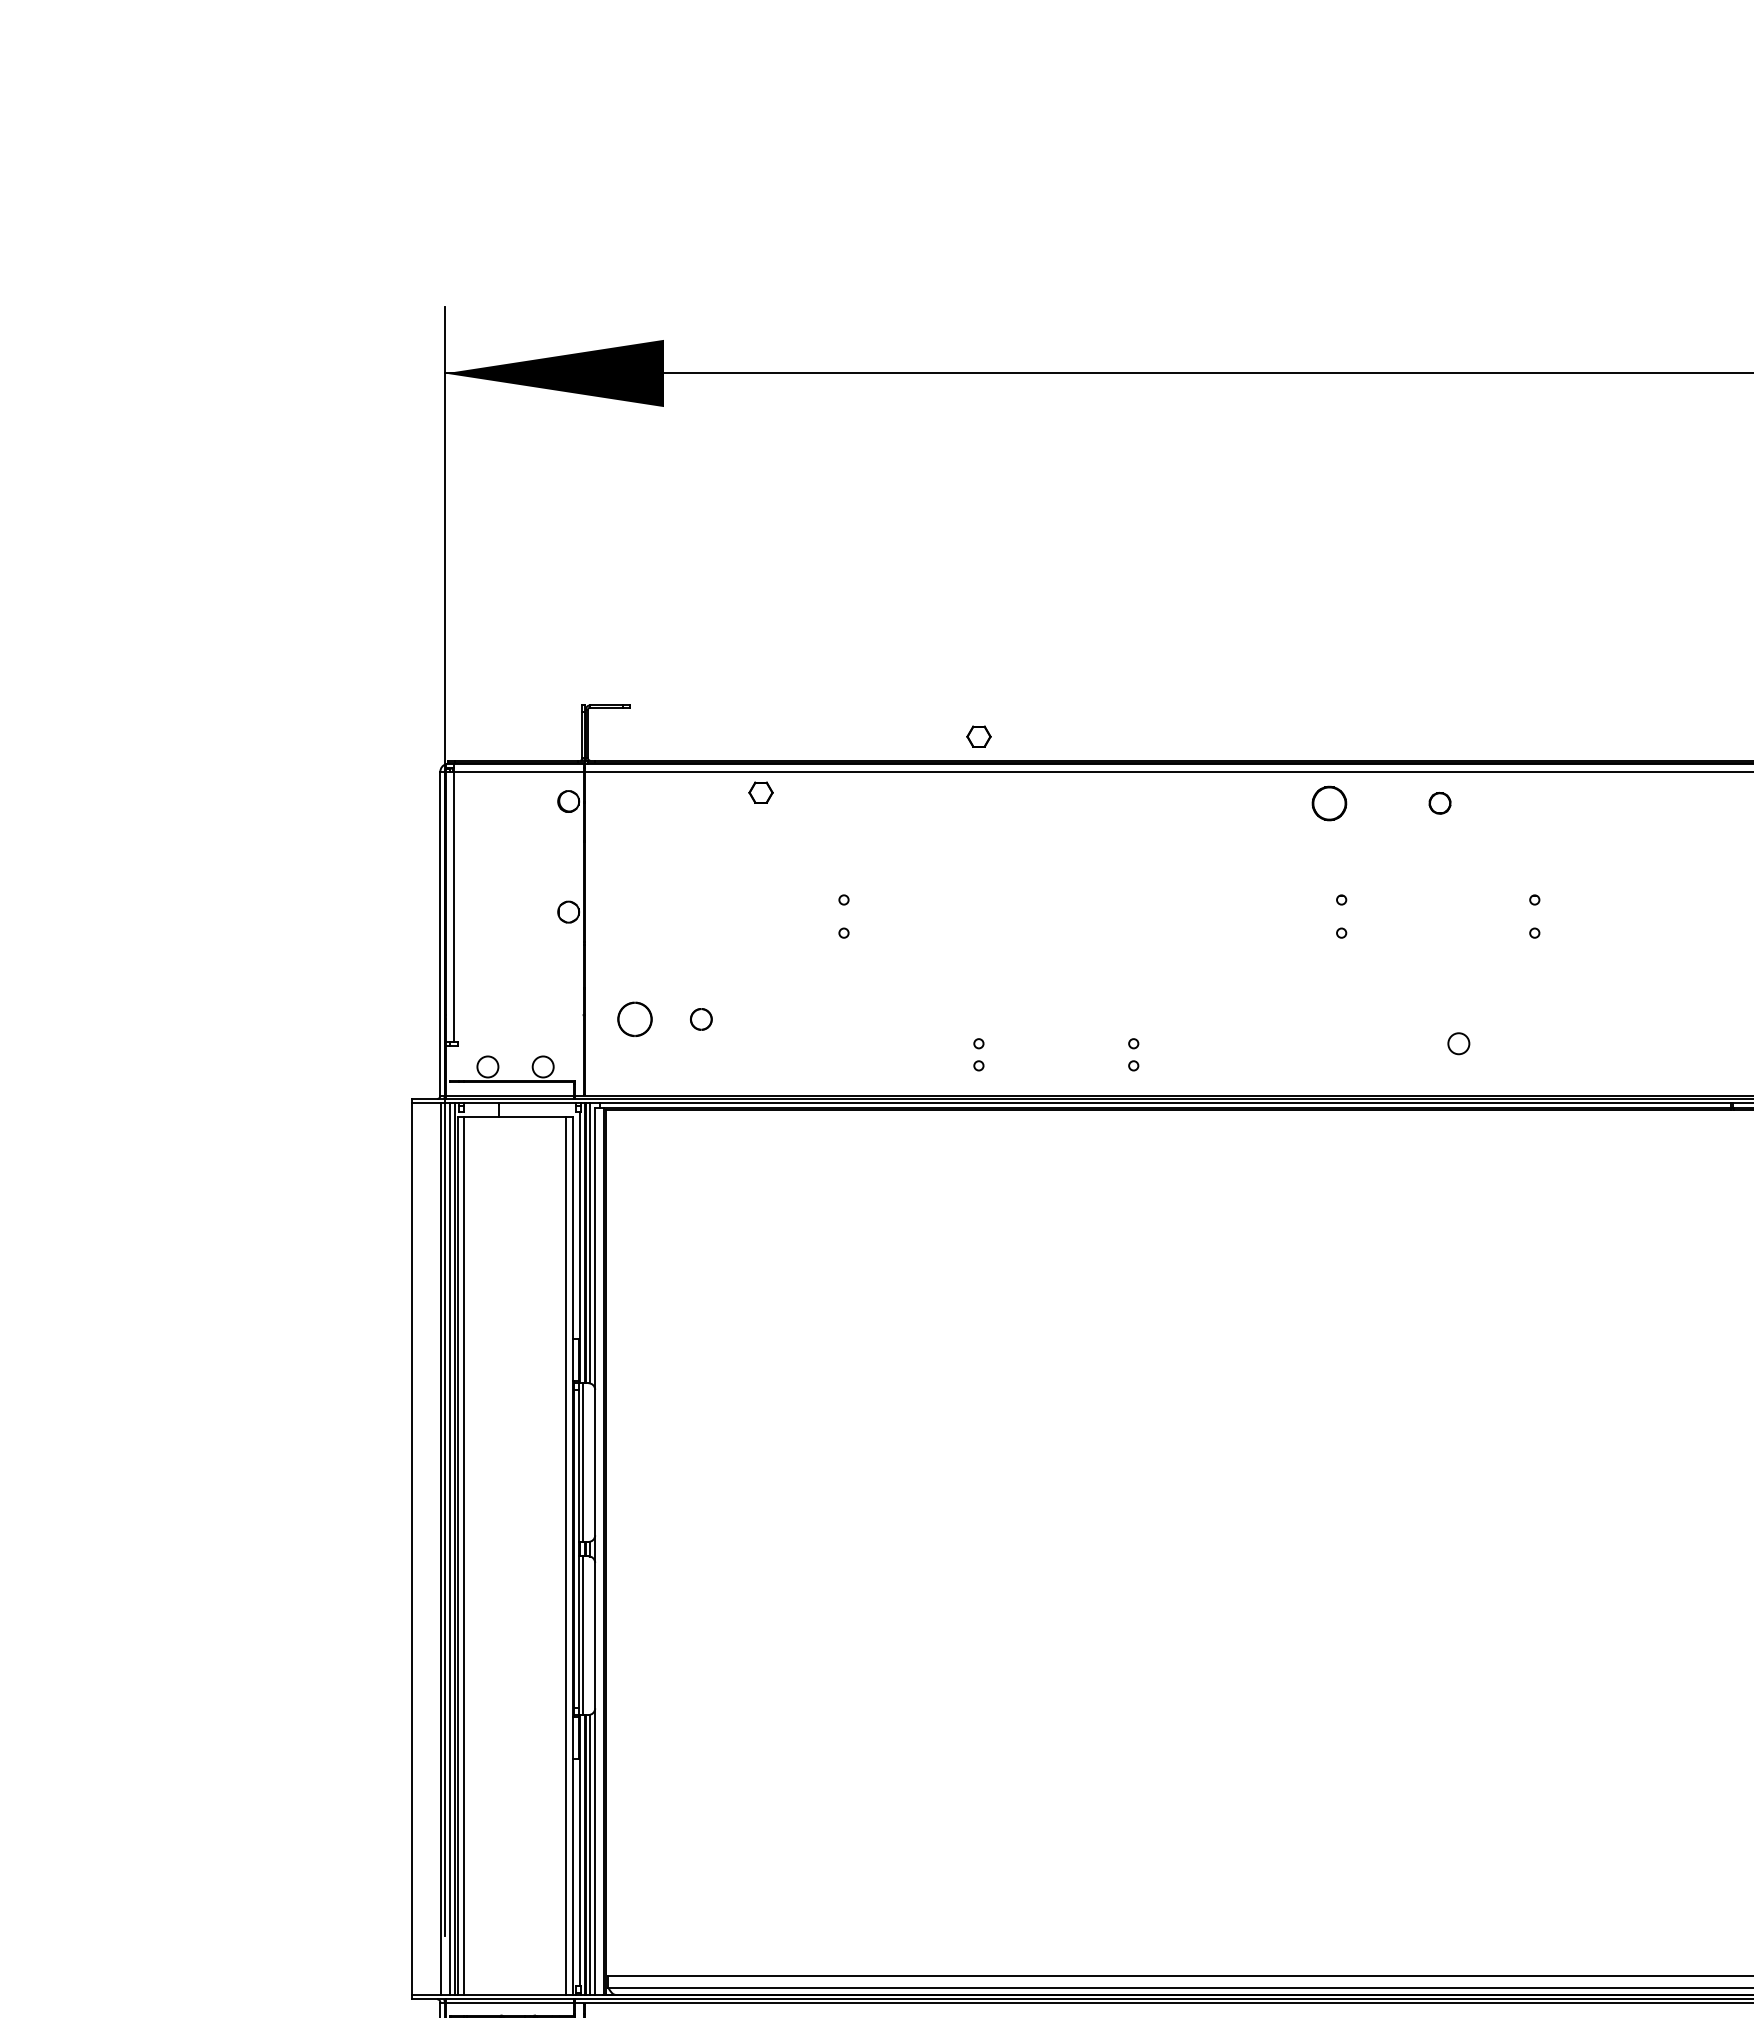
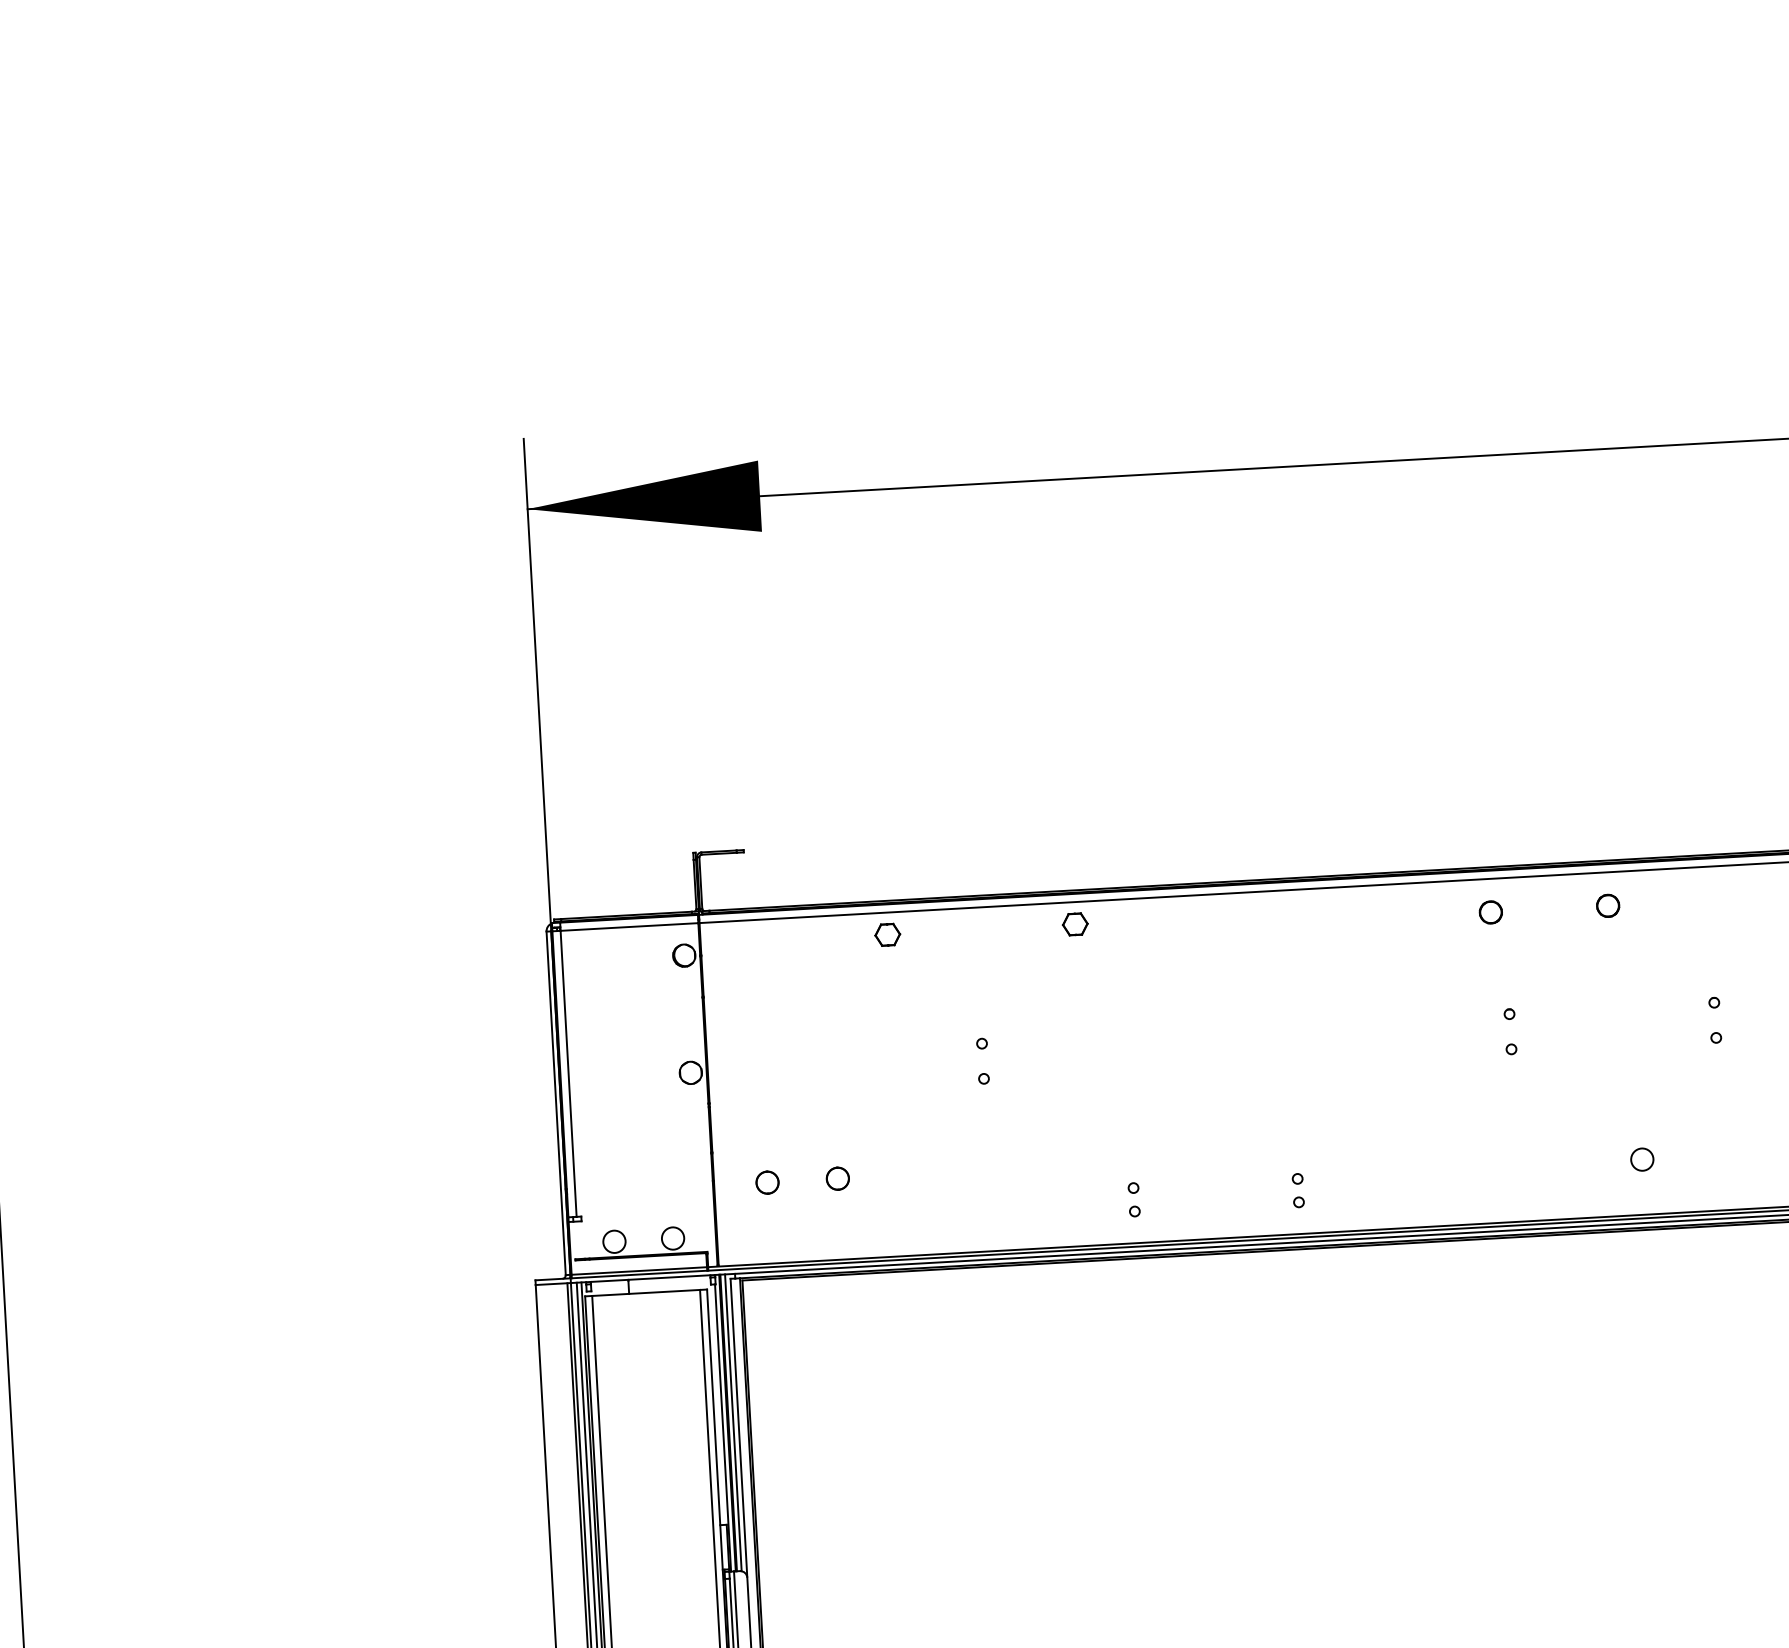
part: (978, 736) -> (1074, 924), moved
part: (1329, 802) -> (1490, 911), size x0.62
part: (634, 1019) -> (767, 1182), size x0.62

